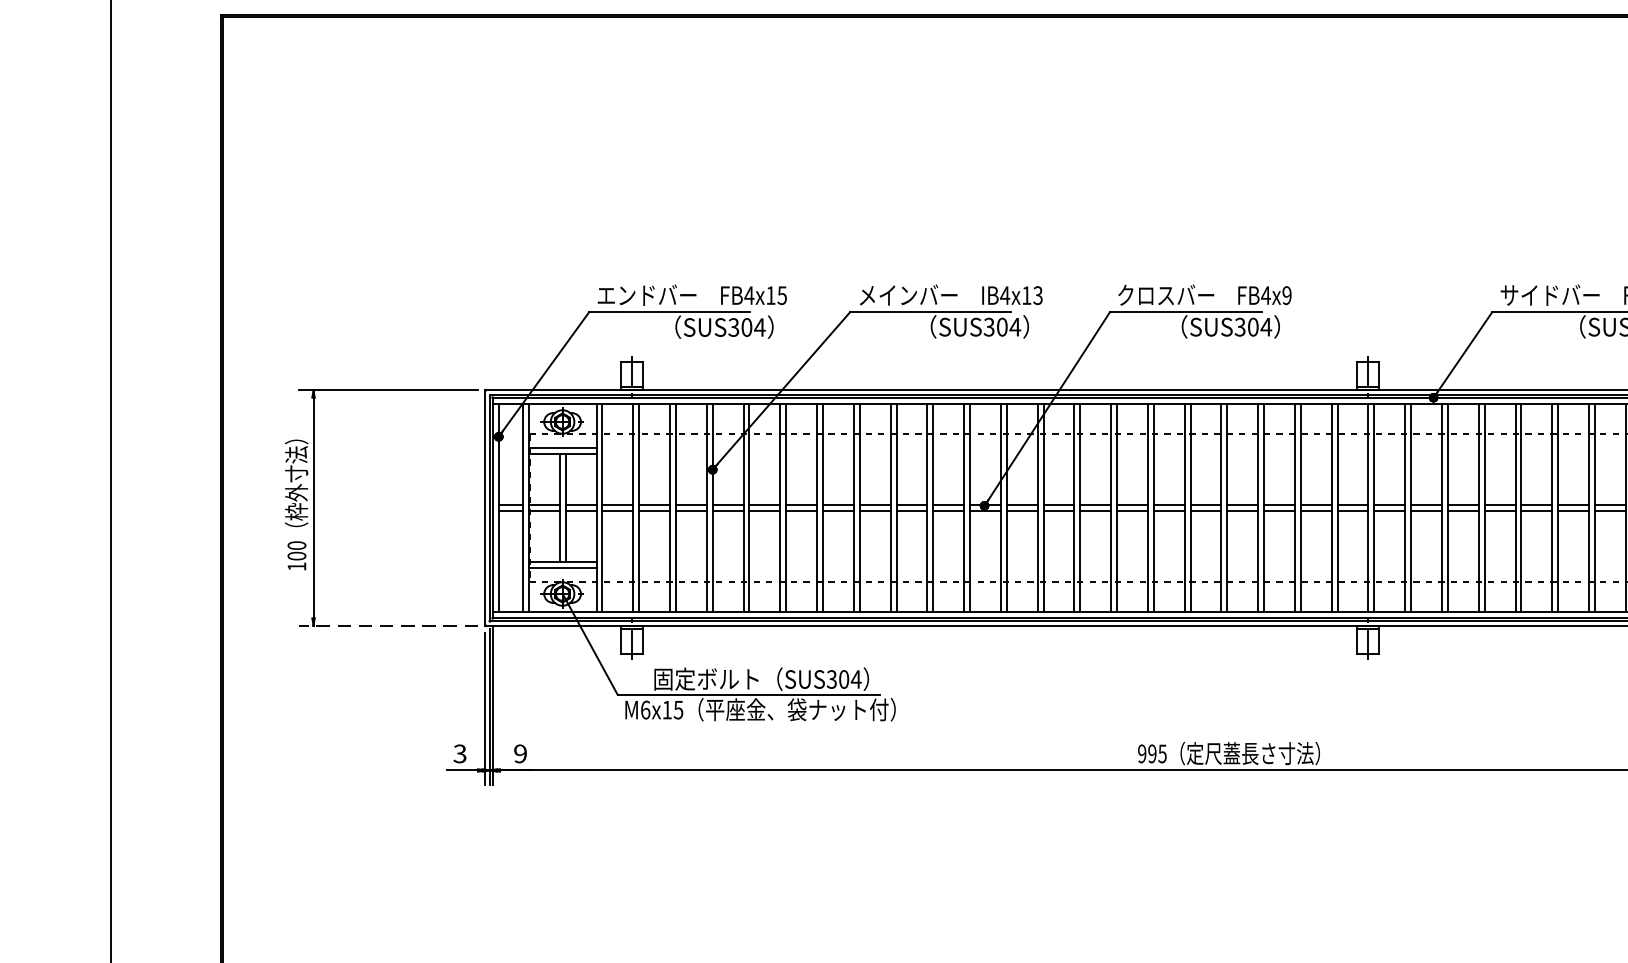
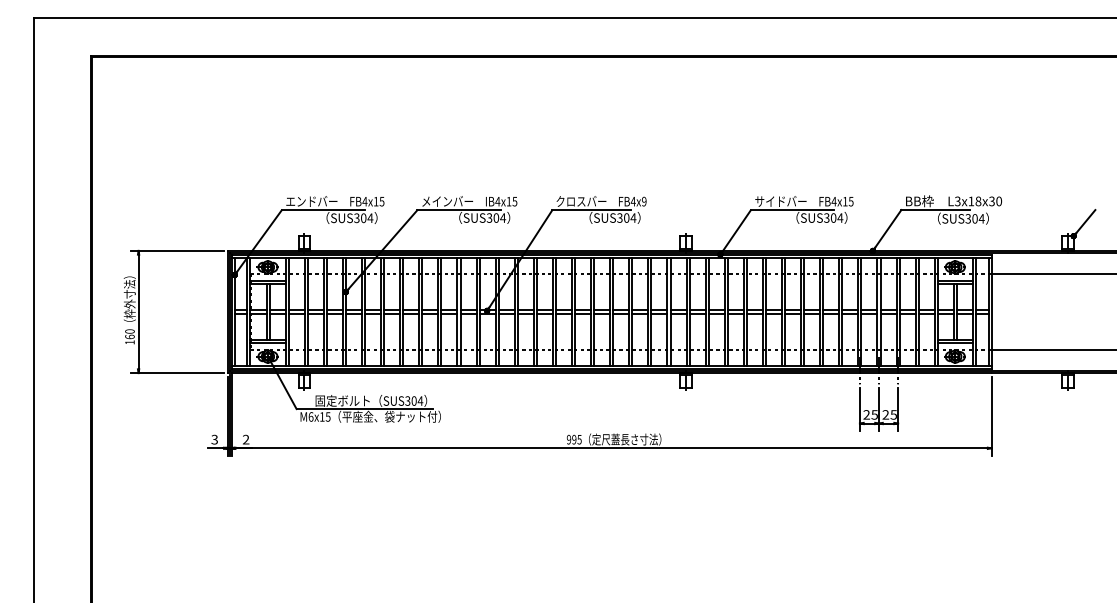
text: (1037, 293) -> (514, 200), IB4x13 -> IB4x15
text: (296, 555) -> (129, 336), 100 -> 160
line: (388, 626) -> (177, 373), dashed -> solid
text: (519, 753) -> (245, 439), 9 -> 2

